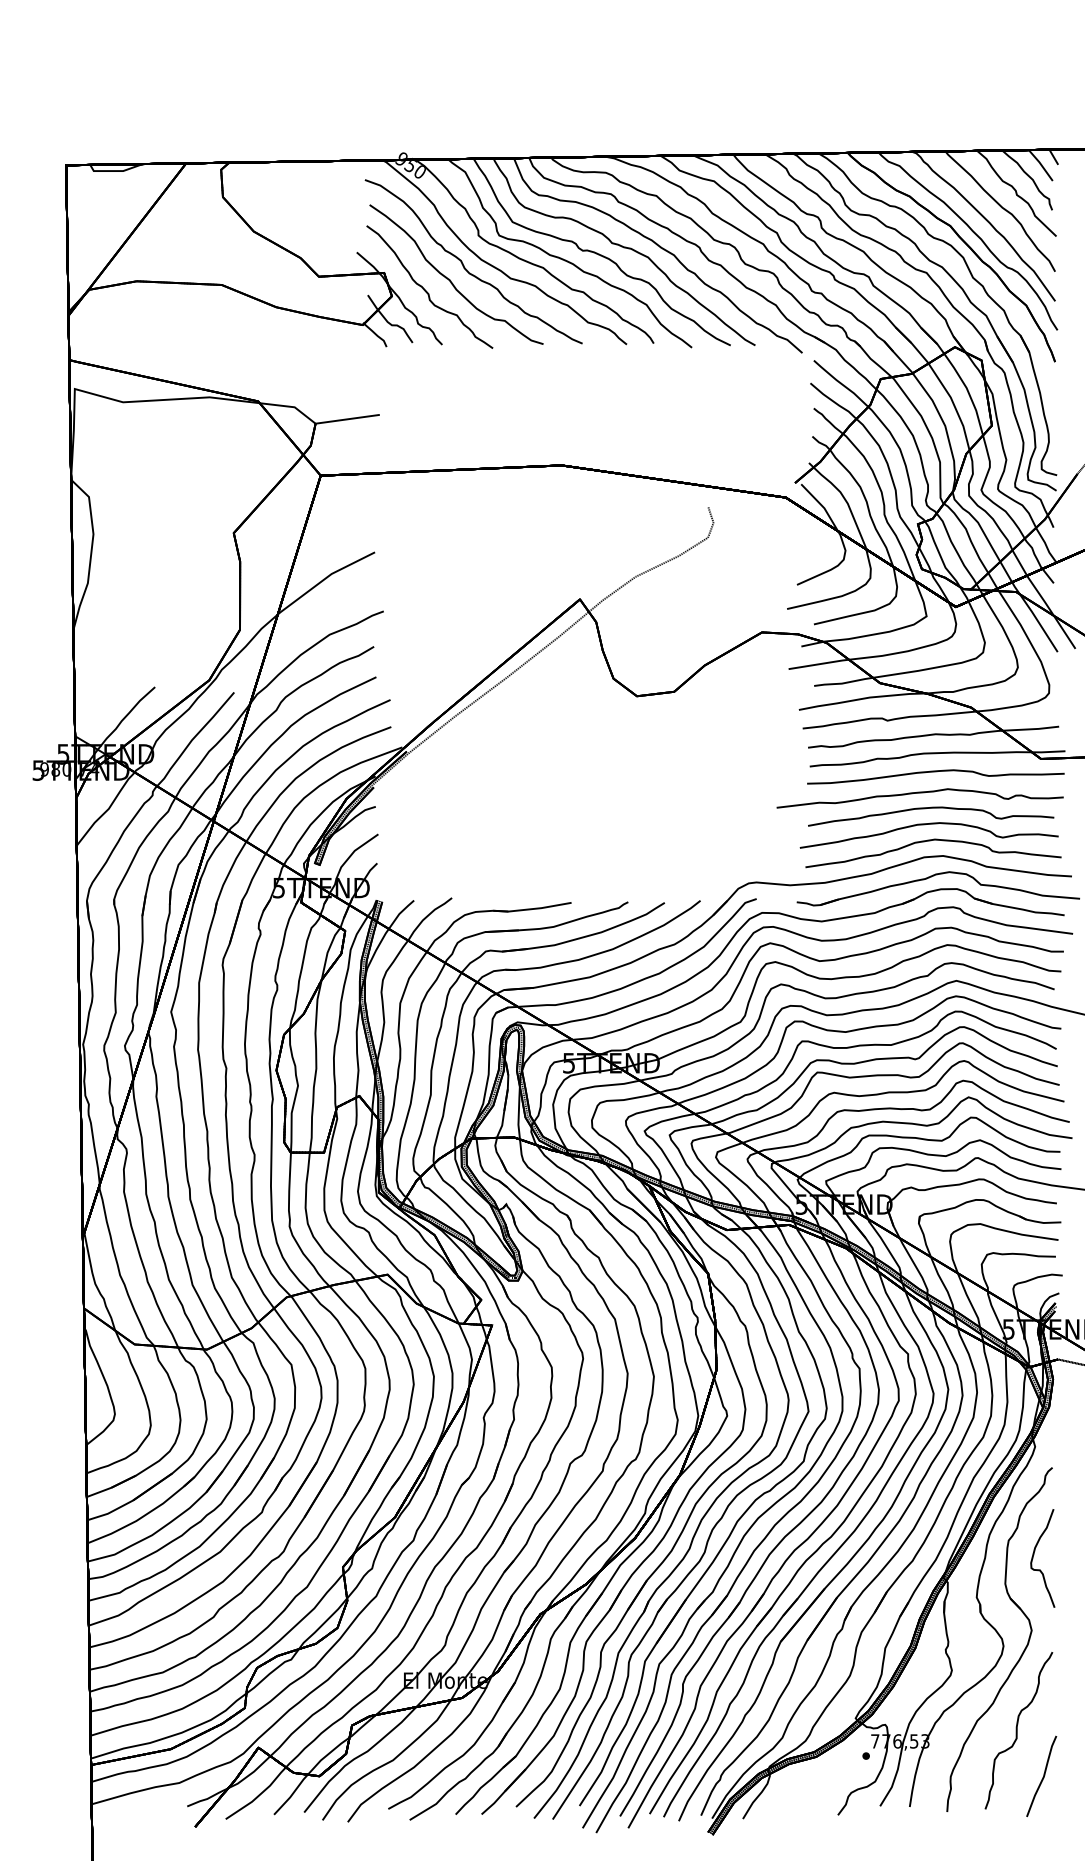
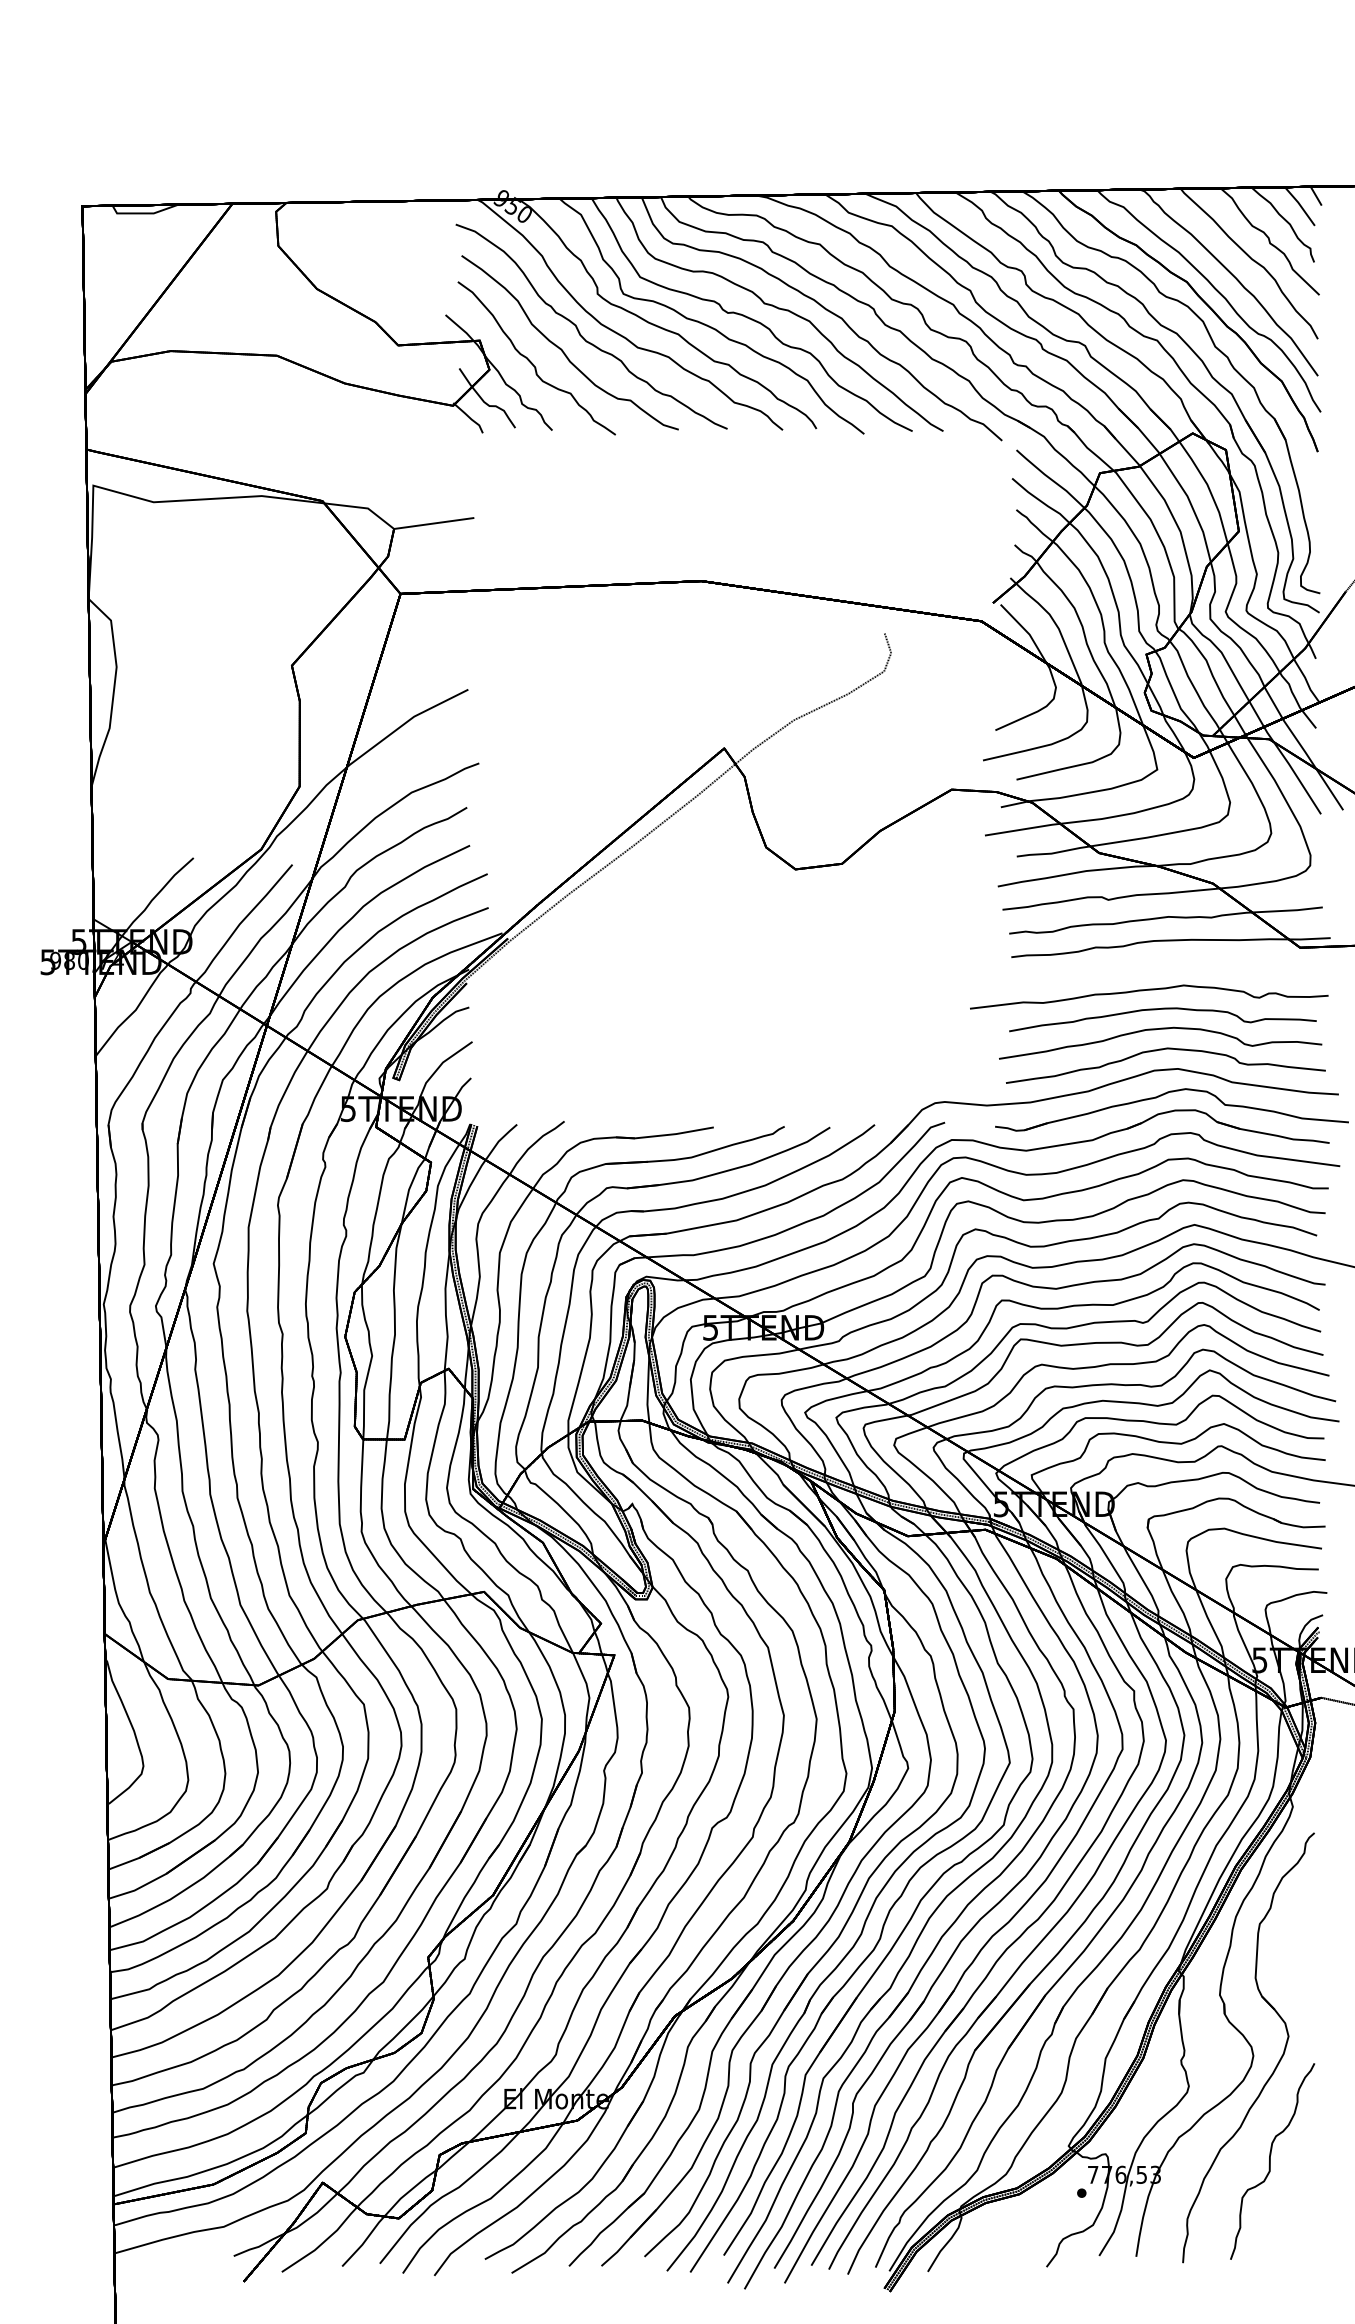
curve: (935, 772) -> (1168, 964), removed
curve: (1034, 1555) -> (1291, 1942), removed
curve: (1042, 1777) -> (1302, 2219), removed

